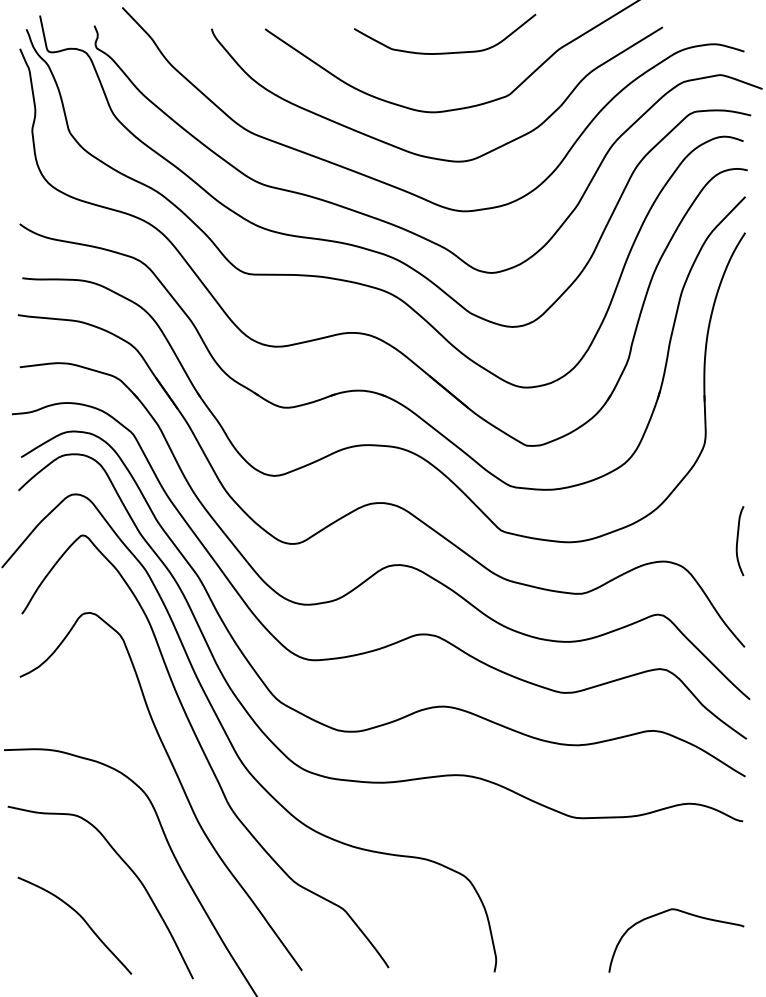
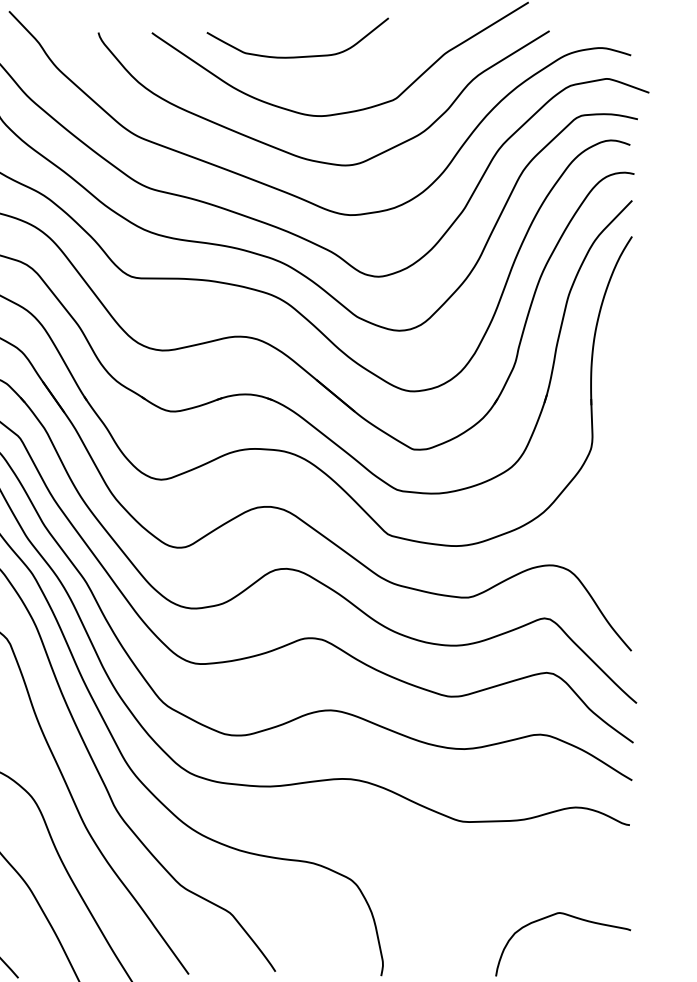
curve: (444, 52) -> (297, 56), moved
curve: (738, 541) -> (625, 545), removed

